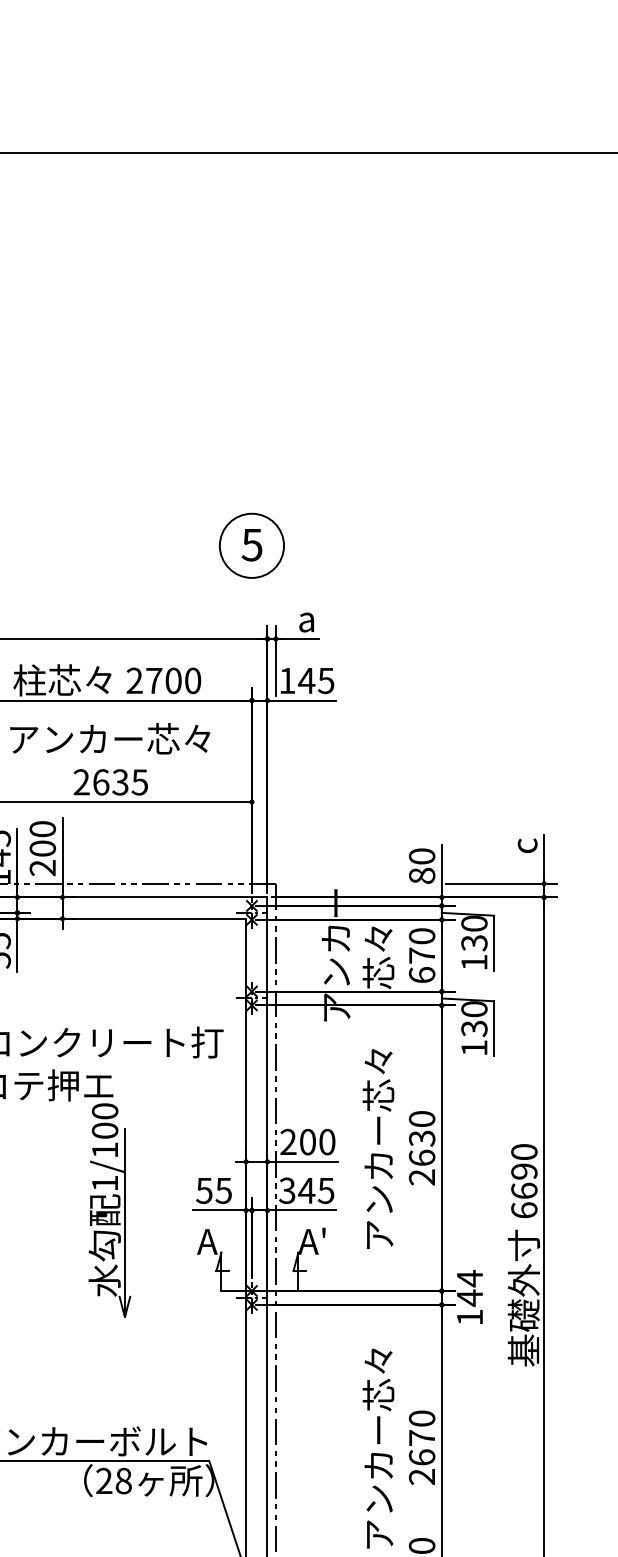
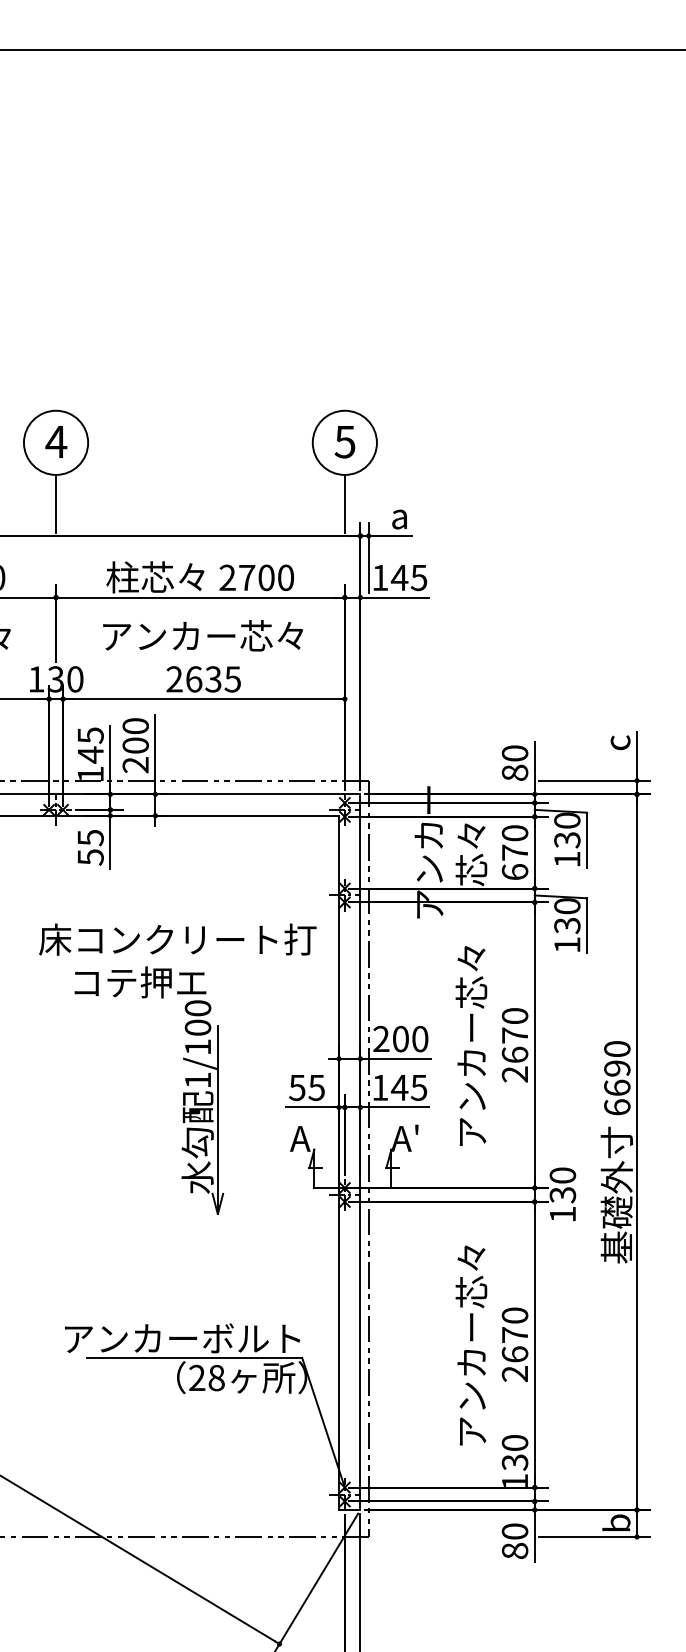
line: (251, 606) -> (344, 503), added
text: (421, 1138) -> (514, 1035), 2630 -> 2670
text: (287, 1190) -> (380, 1087), 345 -> 145
text: (469, 1288) -> (562, 1185), 144 -> 130

